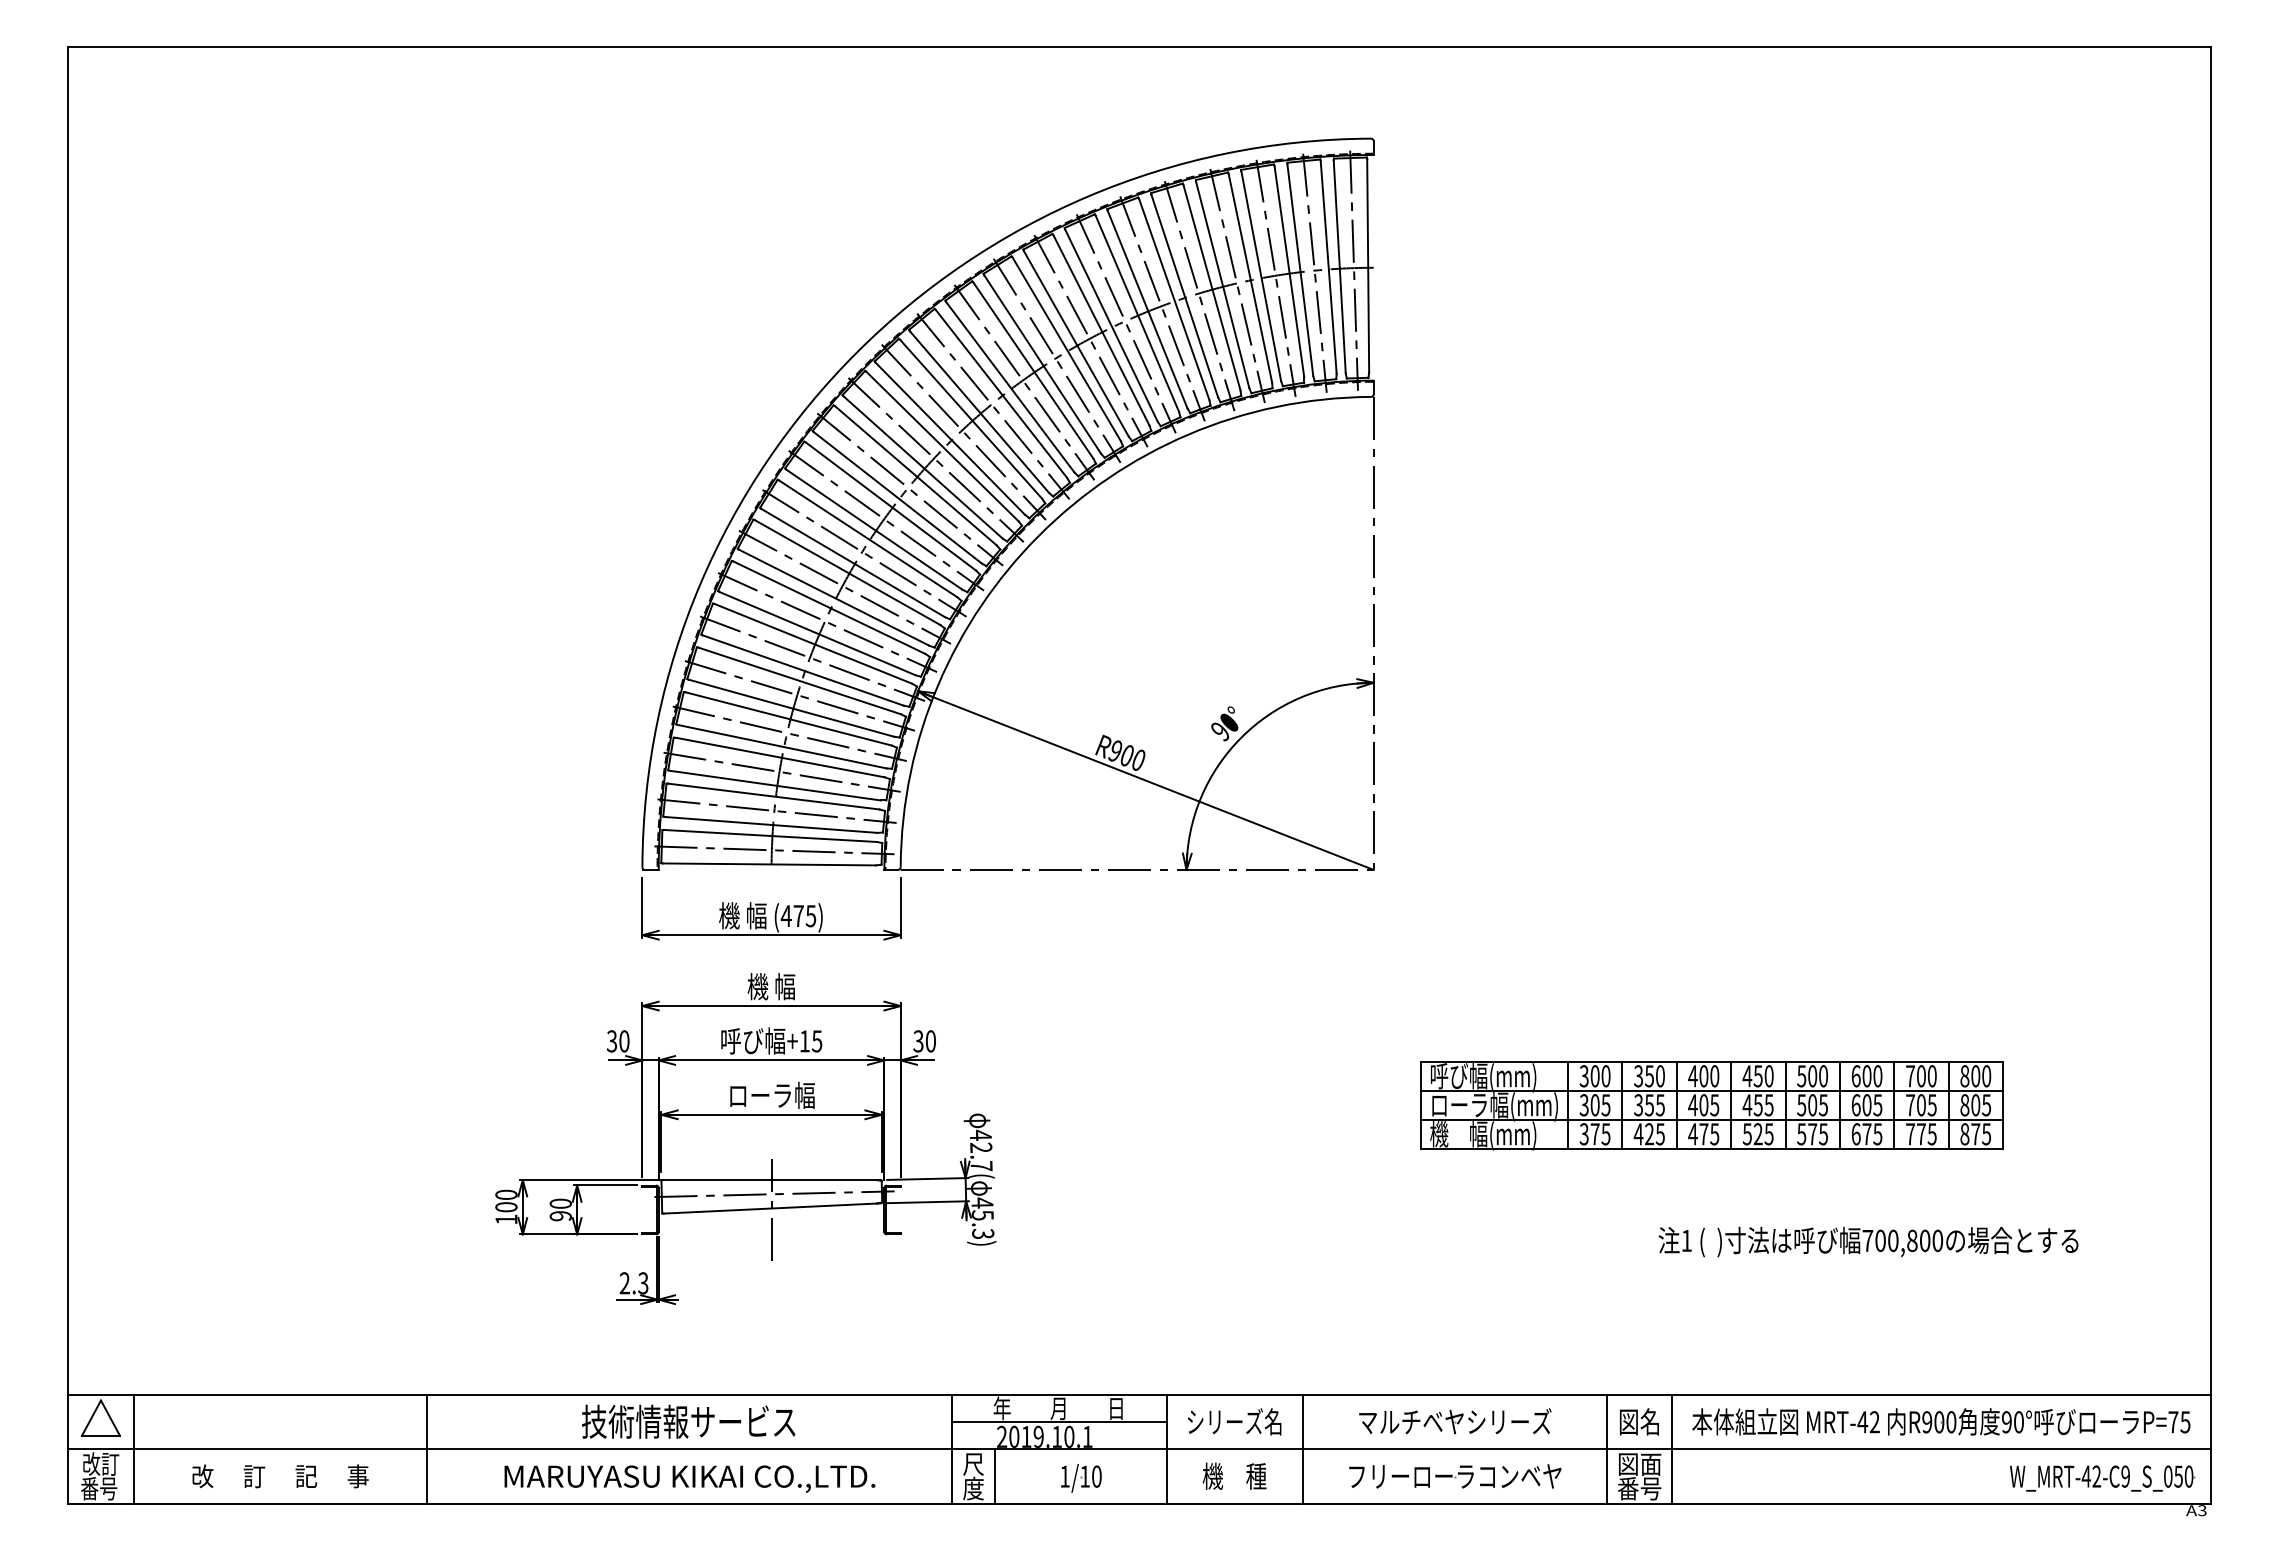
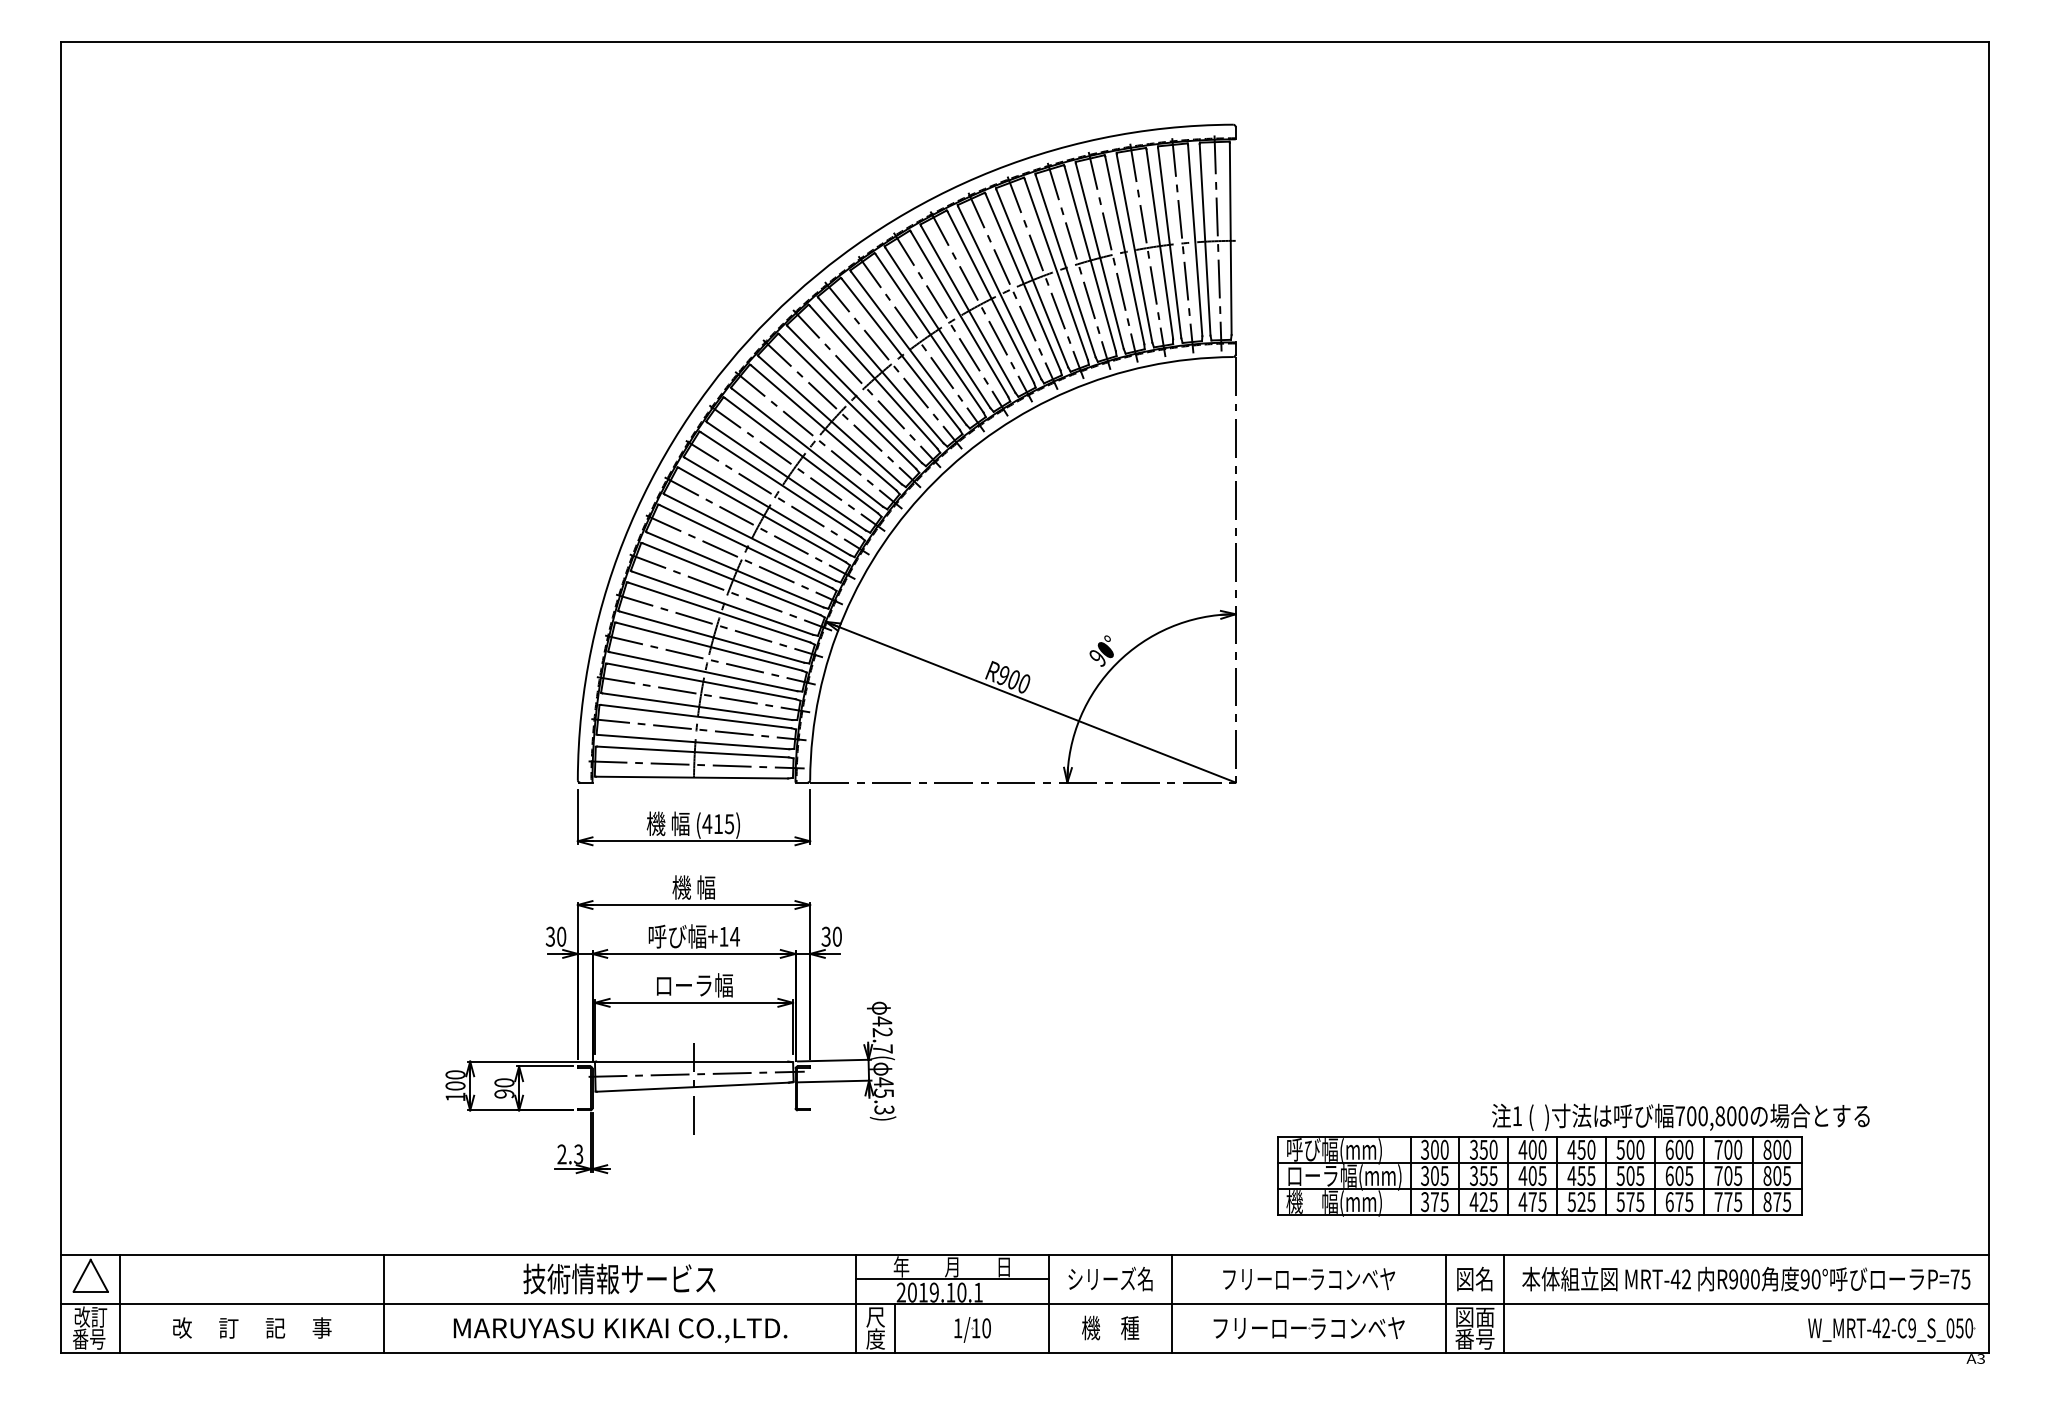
text: (798, 915) -> (718, 823), (475) -> (415)
text: (816, 1041) -> (734, 936), +15 -> +14
part: (1711, 1105) -> (1539, 1176), moved
text: (1455, 1421) -> (1309, 1278), マルチベヤシリーズ -> フリーローラコンベヤ

